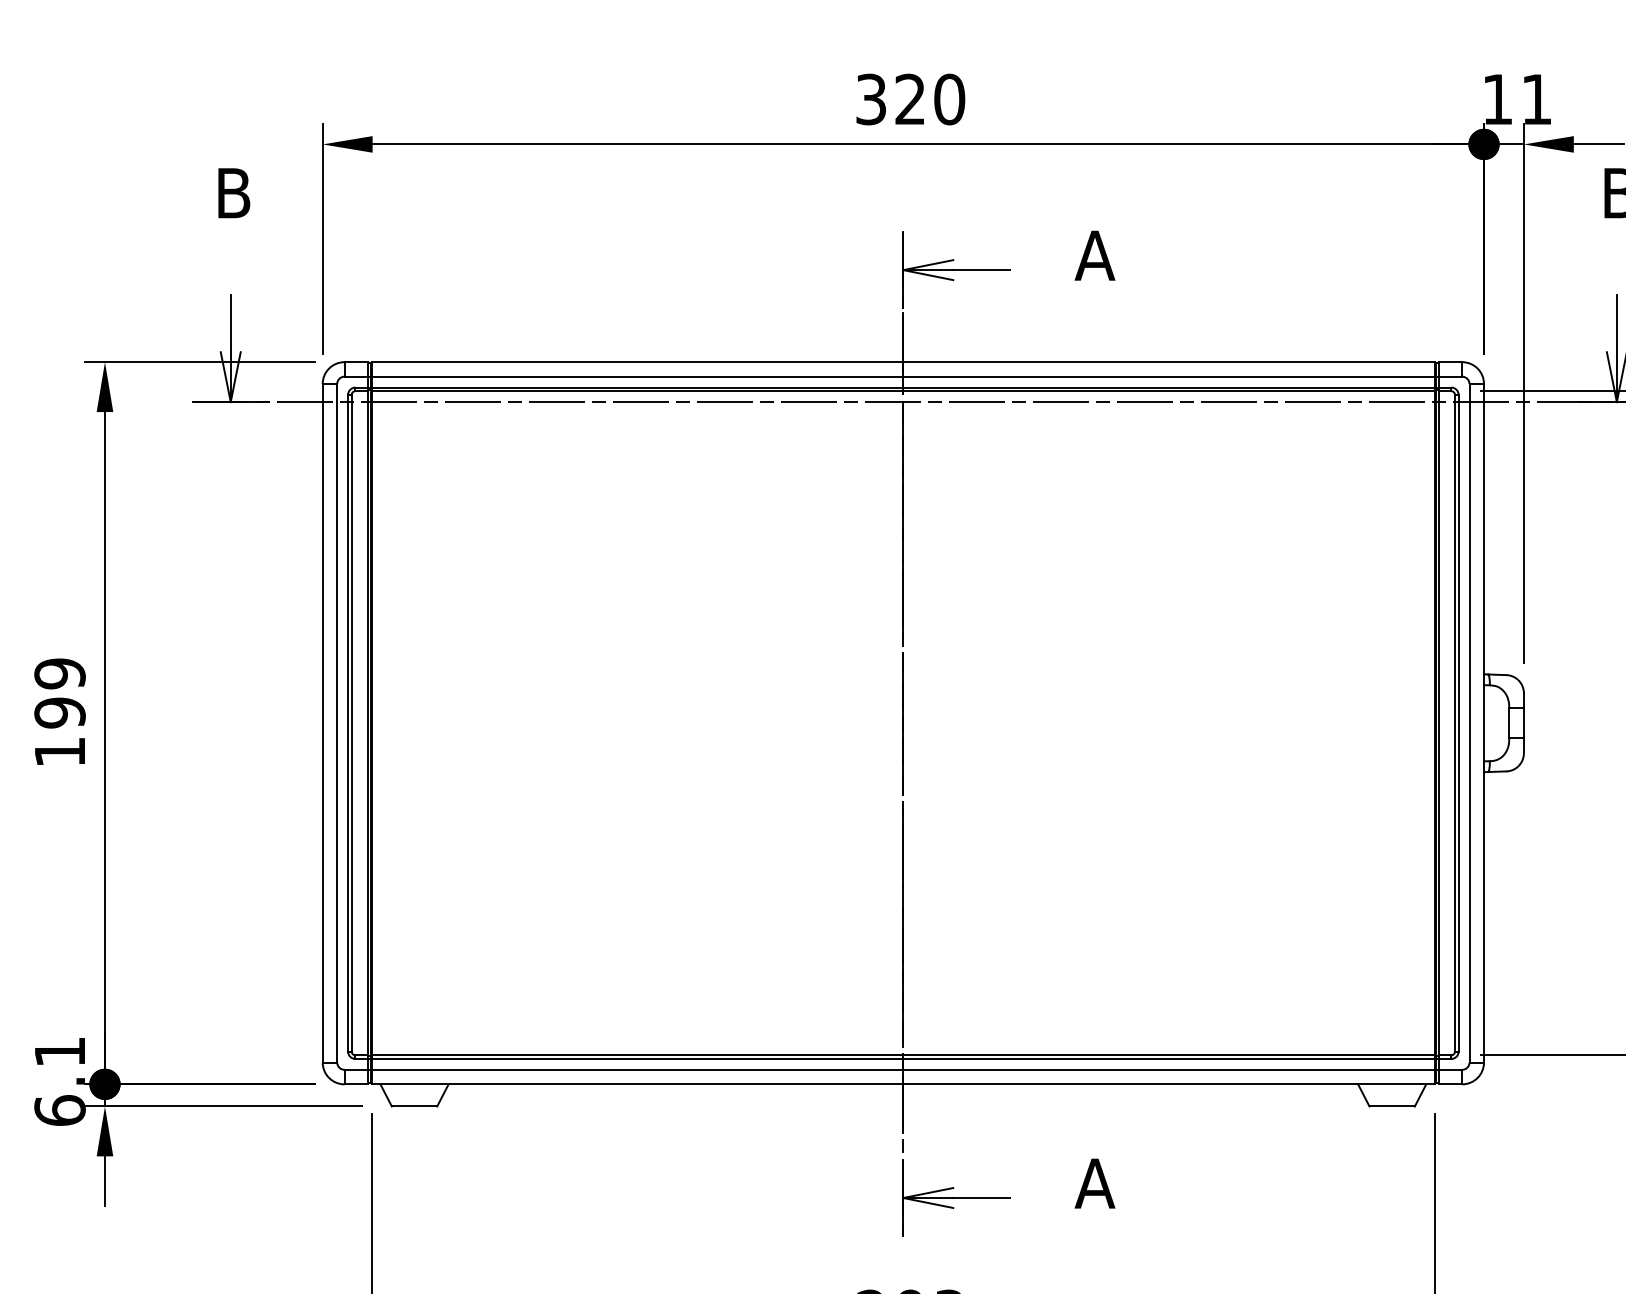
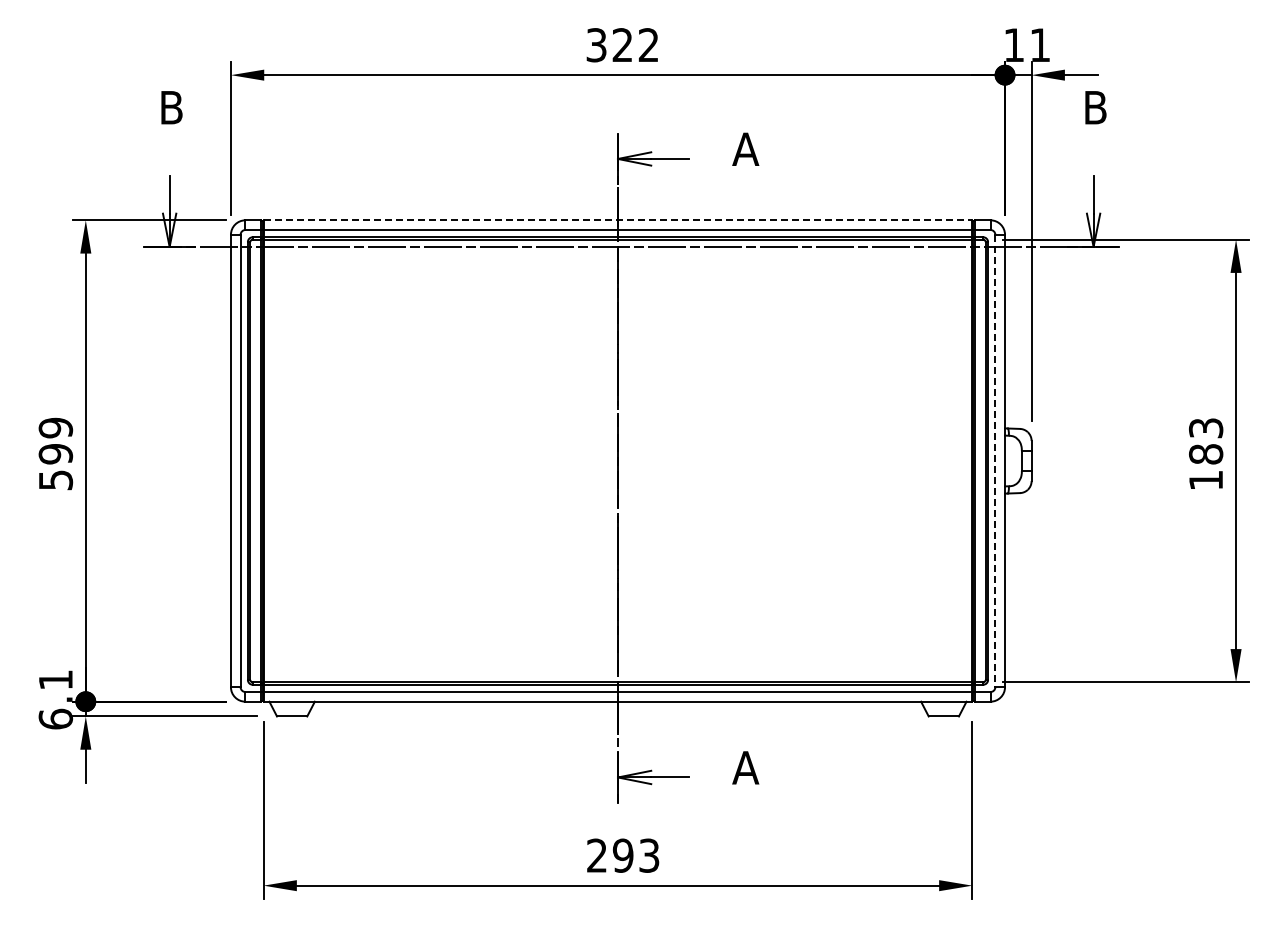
text: (949, 99) -> (648, 45), 320 -> 322
line: (904, 362) -> (618, 220), solid -> dashed
line: (1469, 723) -> (995, 461), solid -> dashed
text: (61, 752) -> (56, 480), 199 -> 599

